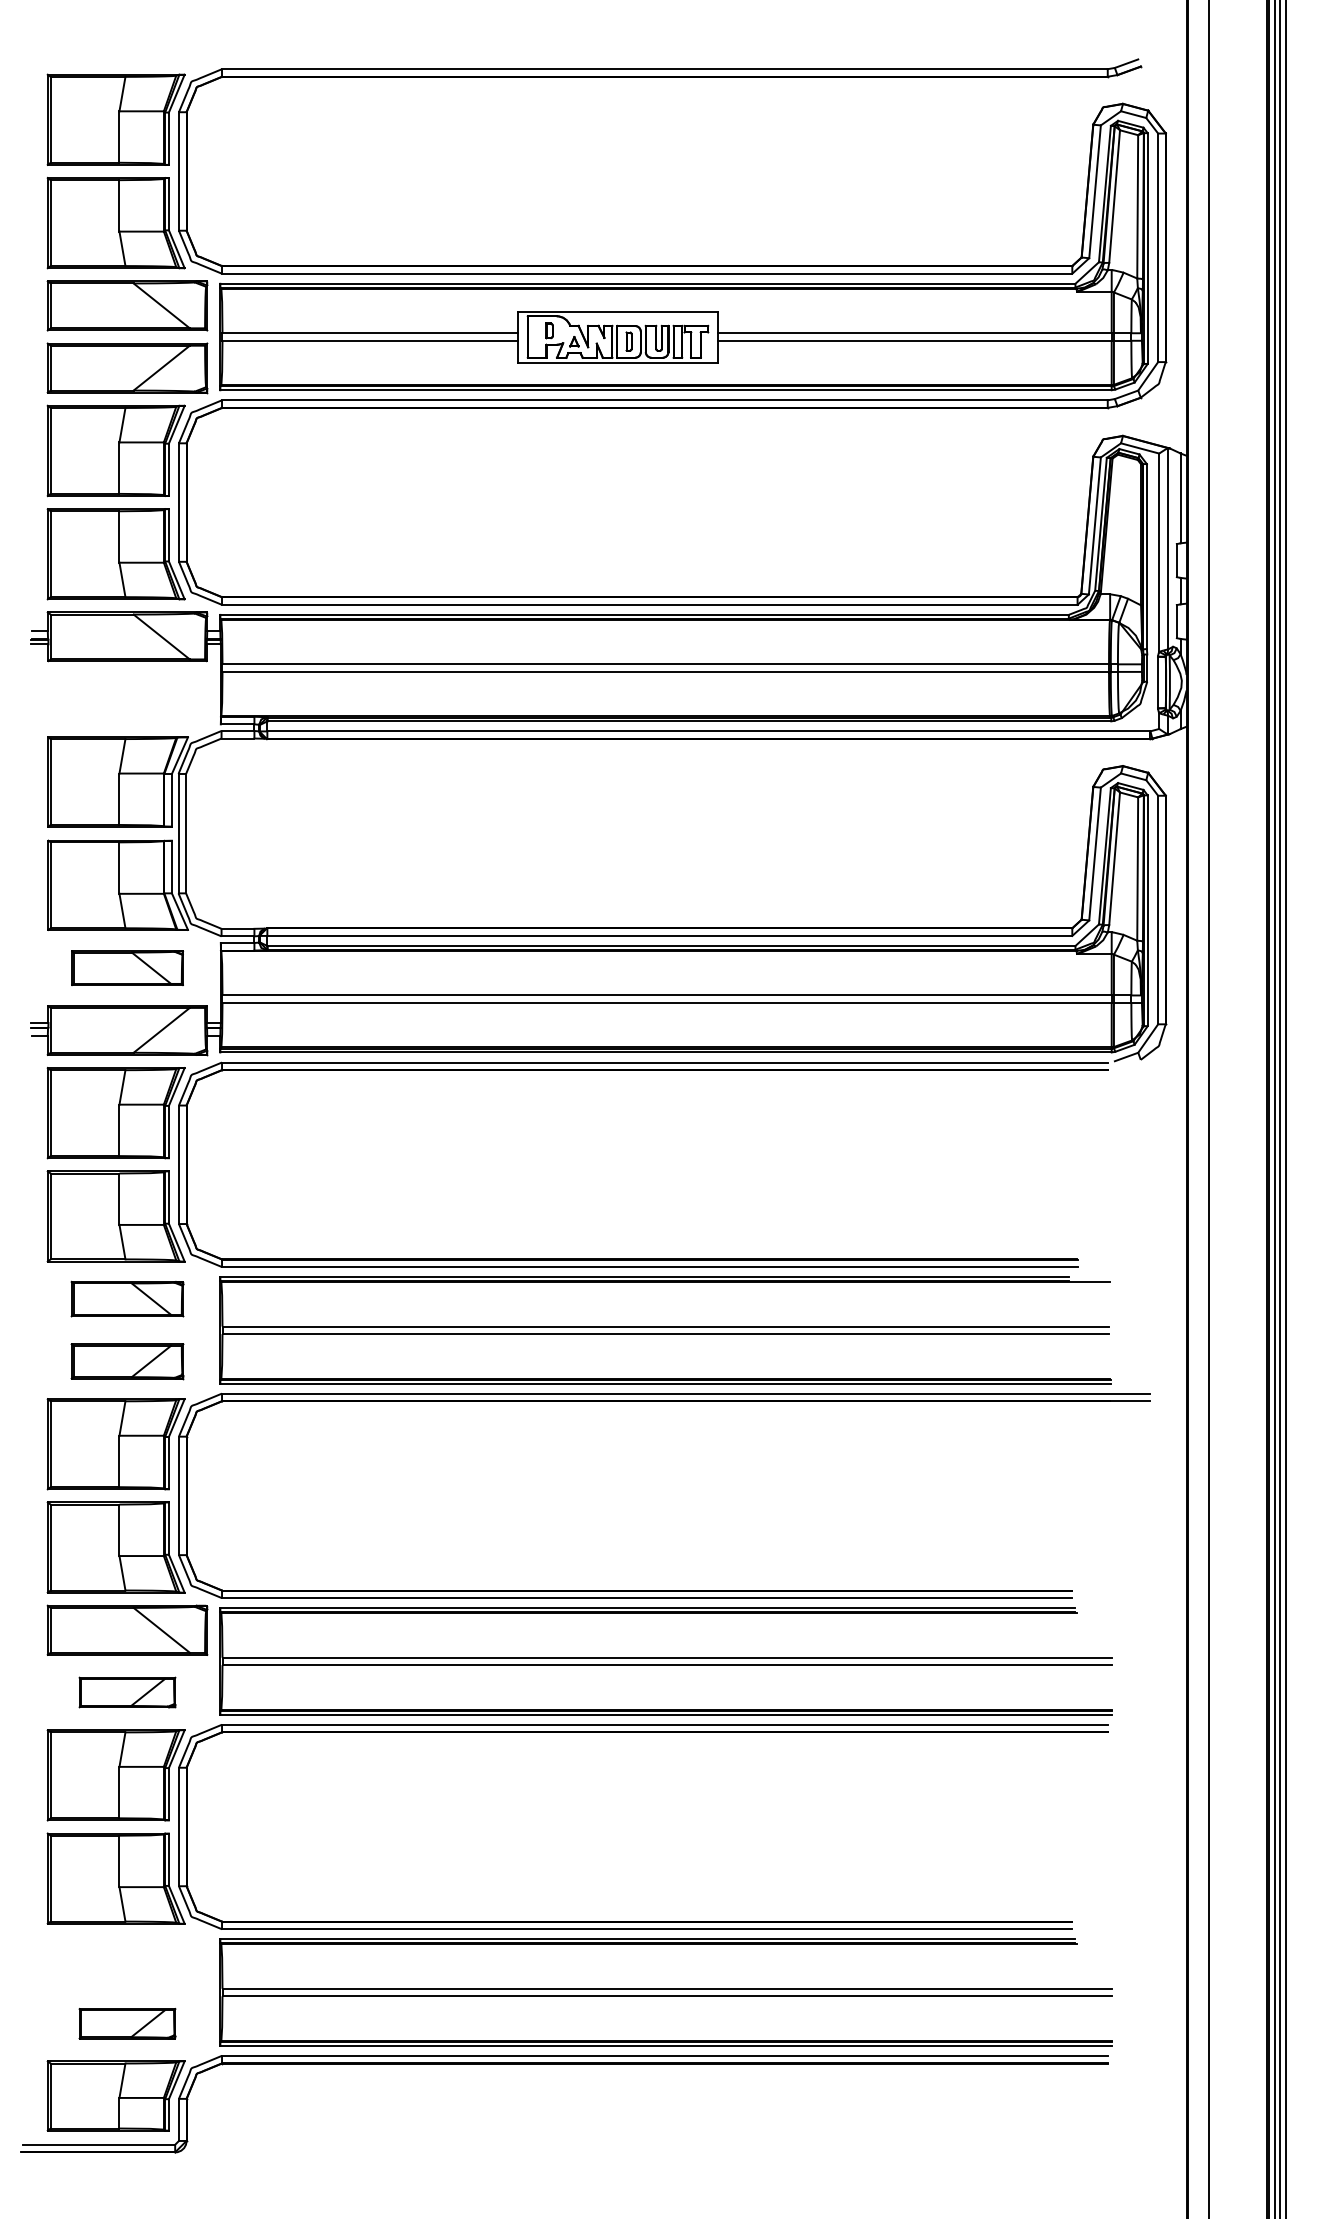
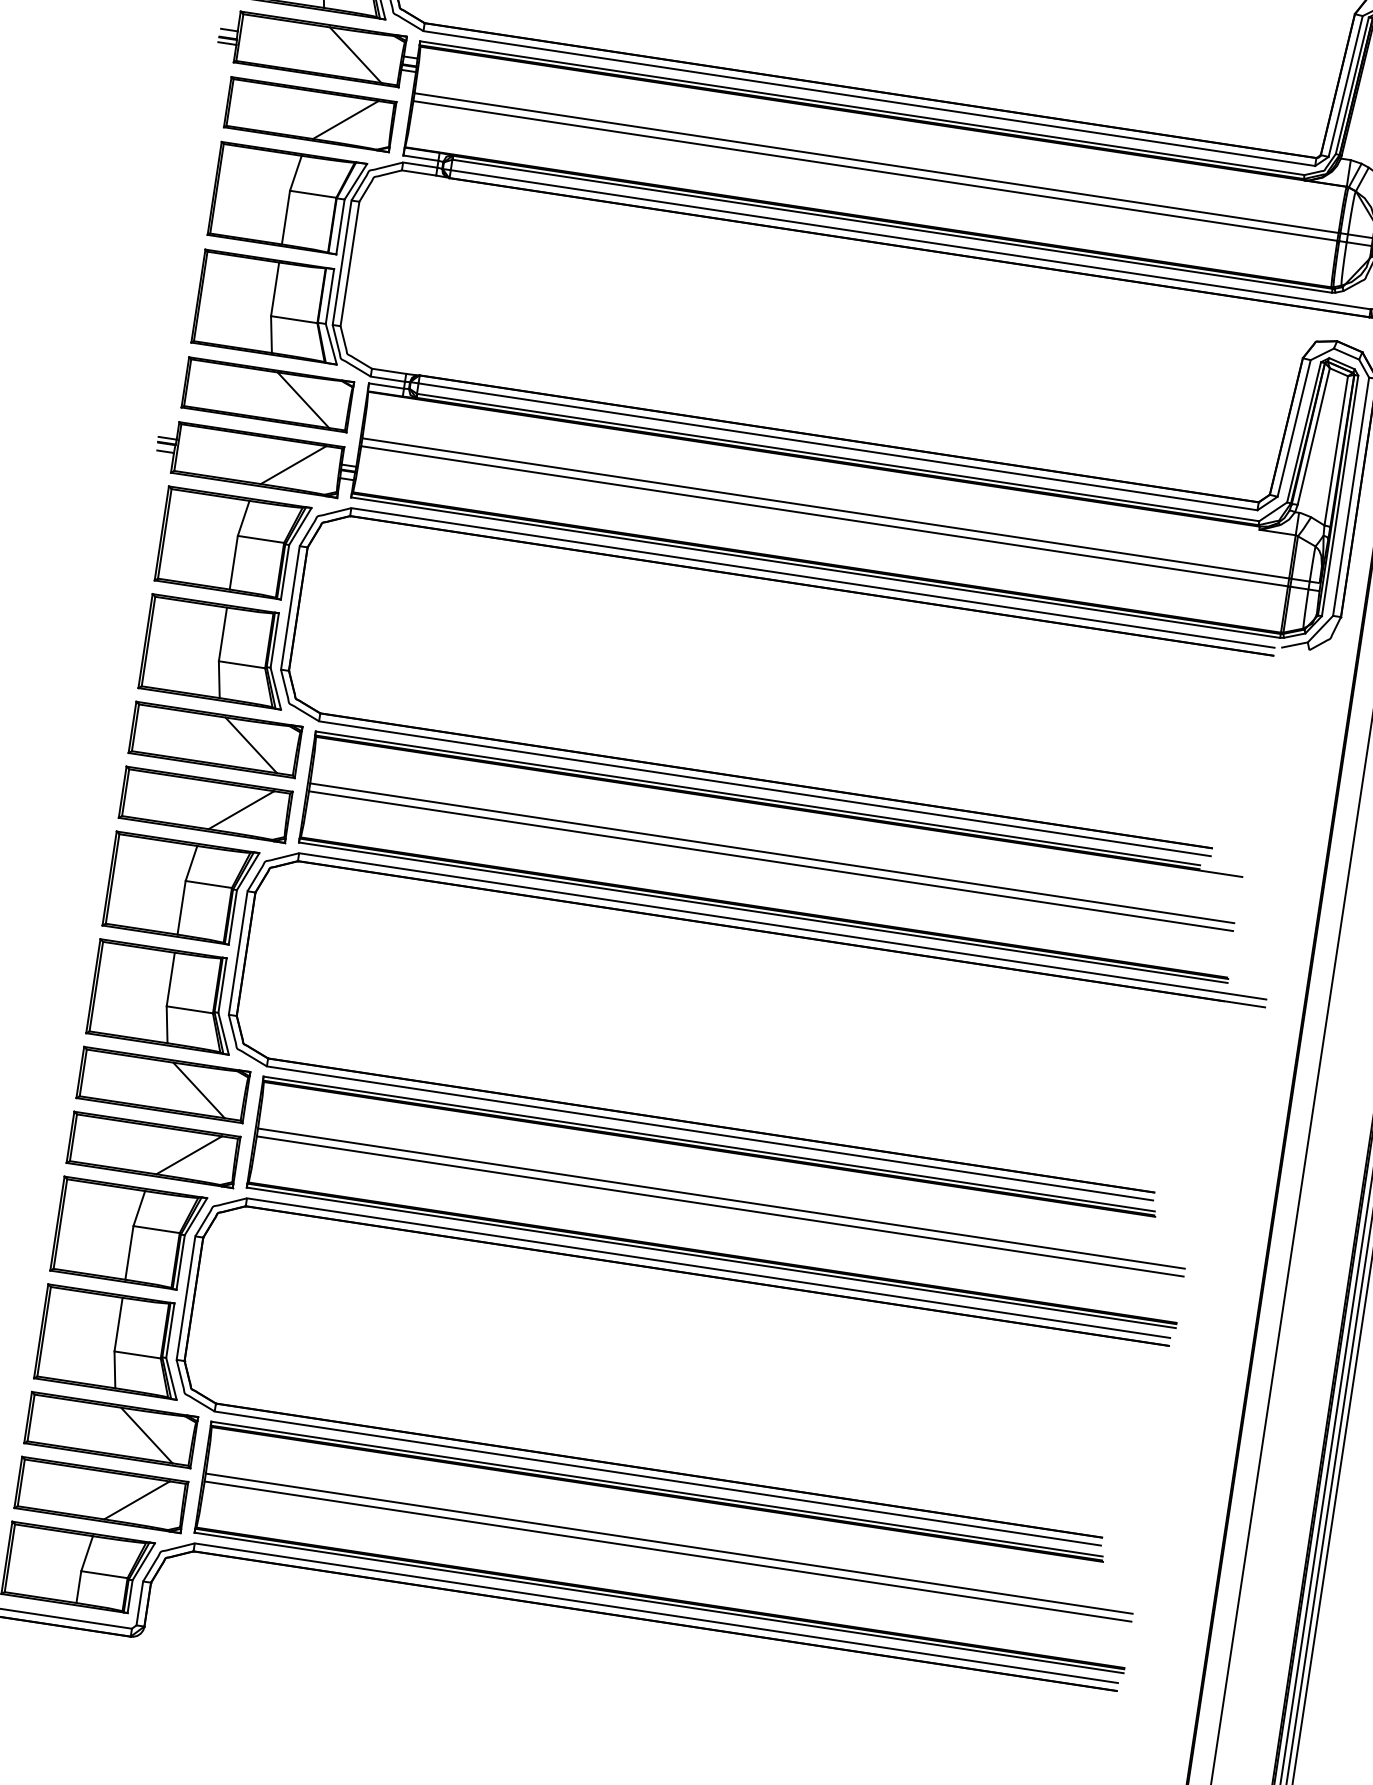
part: (127, 699) -> (310, 114), added
part: (127, 968) -> (267, 395), size x1.43
part: (127, 1298) -> (215, 739), size x1.43
part: (127, 1361) -> (205, 804), size x1.43
part: (127, 1692) -> (153, 1149), size x1.67
part: (127, 1961) -> (111, 1430), added
part: (127, 2023) -> (101, 1494), size x1.67

